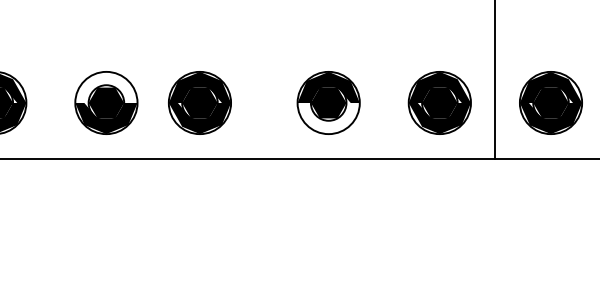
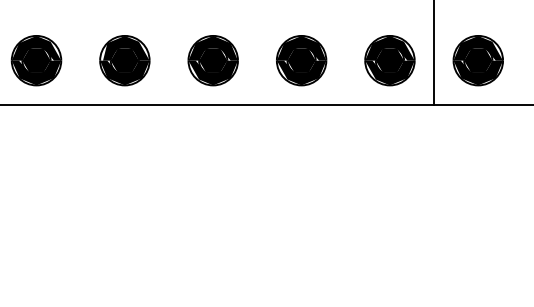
fill: (108, 86) -> (126, 47), added
part: (199, 102) -> (212, 60), moved
fill: (328, 117) -> (301, 72), added

